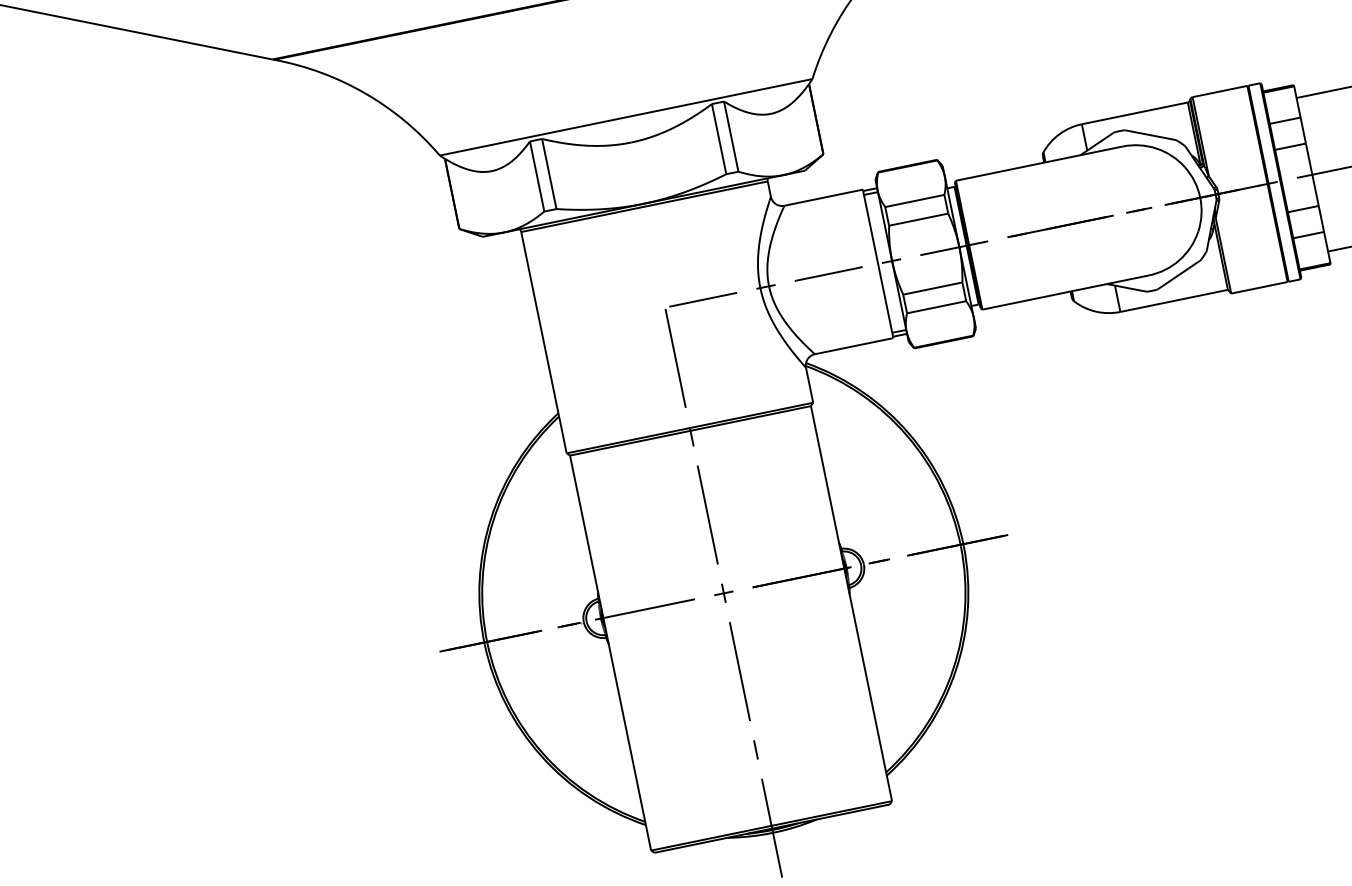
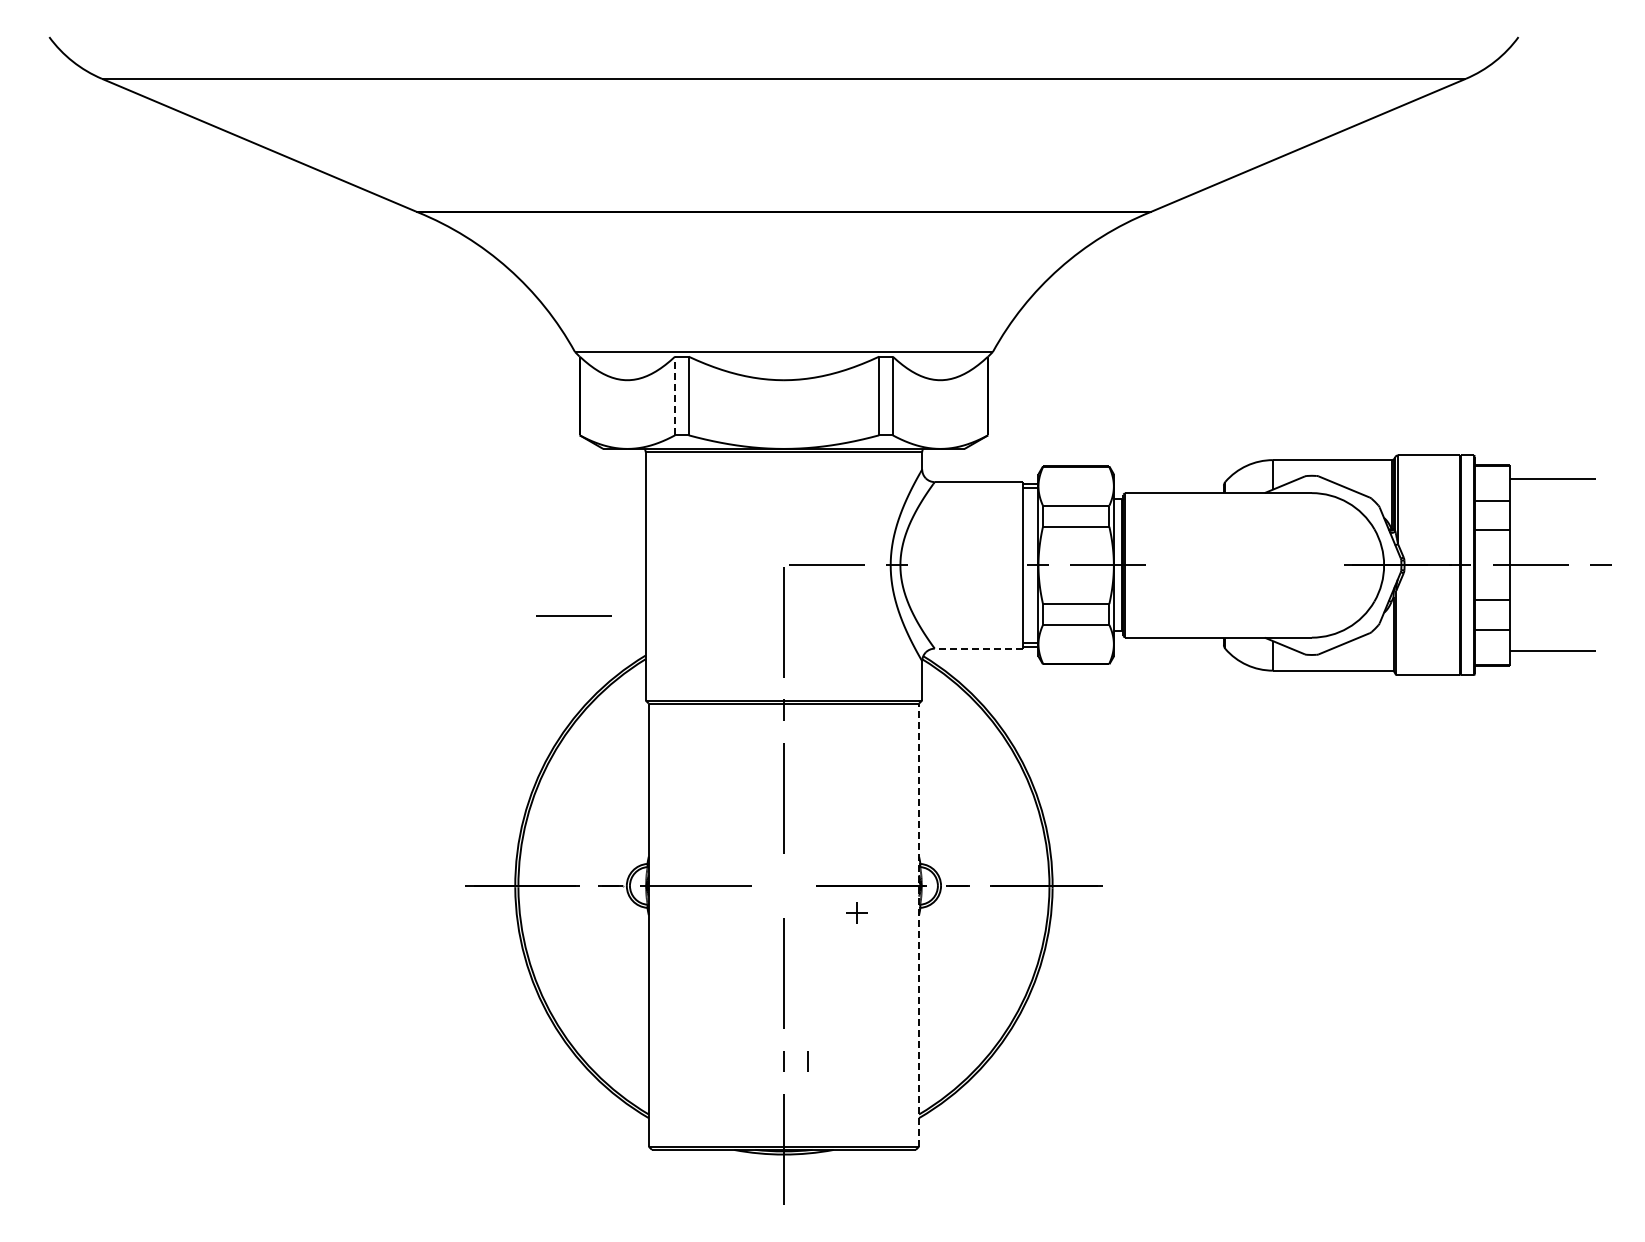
line: (537, 175) -> (675, 395), solid -> dashed
line: (1138, 209) -> (1315, 564), removed
line: (1060, 225) -> (1227, 564), removed
line: (827, 273) -> (573, 615), moved
line: (853, 346) -> (978, 648), solid -> dashed
part: (723, 593) -> (856, 912), moved
line: (851, 603) -> (919, 925), solid -> dashed
line: (776, 745) -> (807, 1061), added

